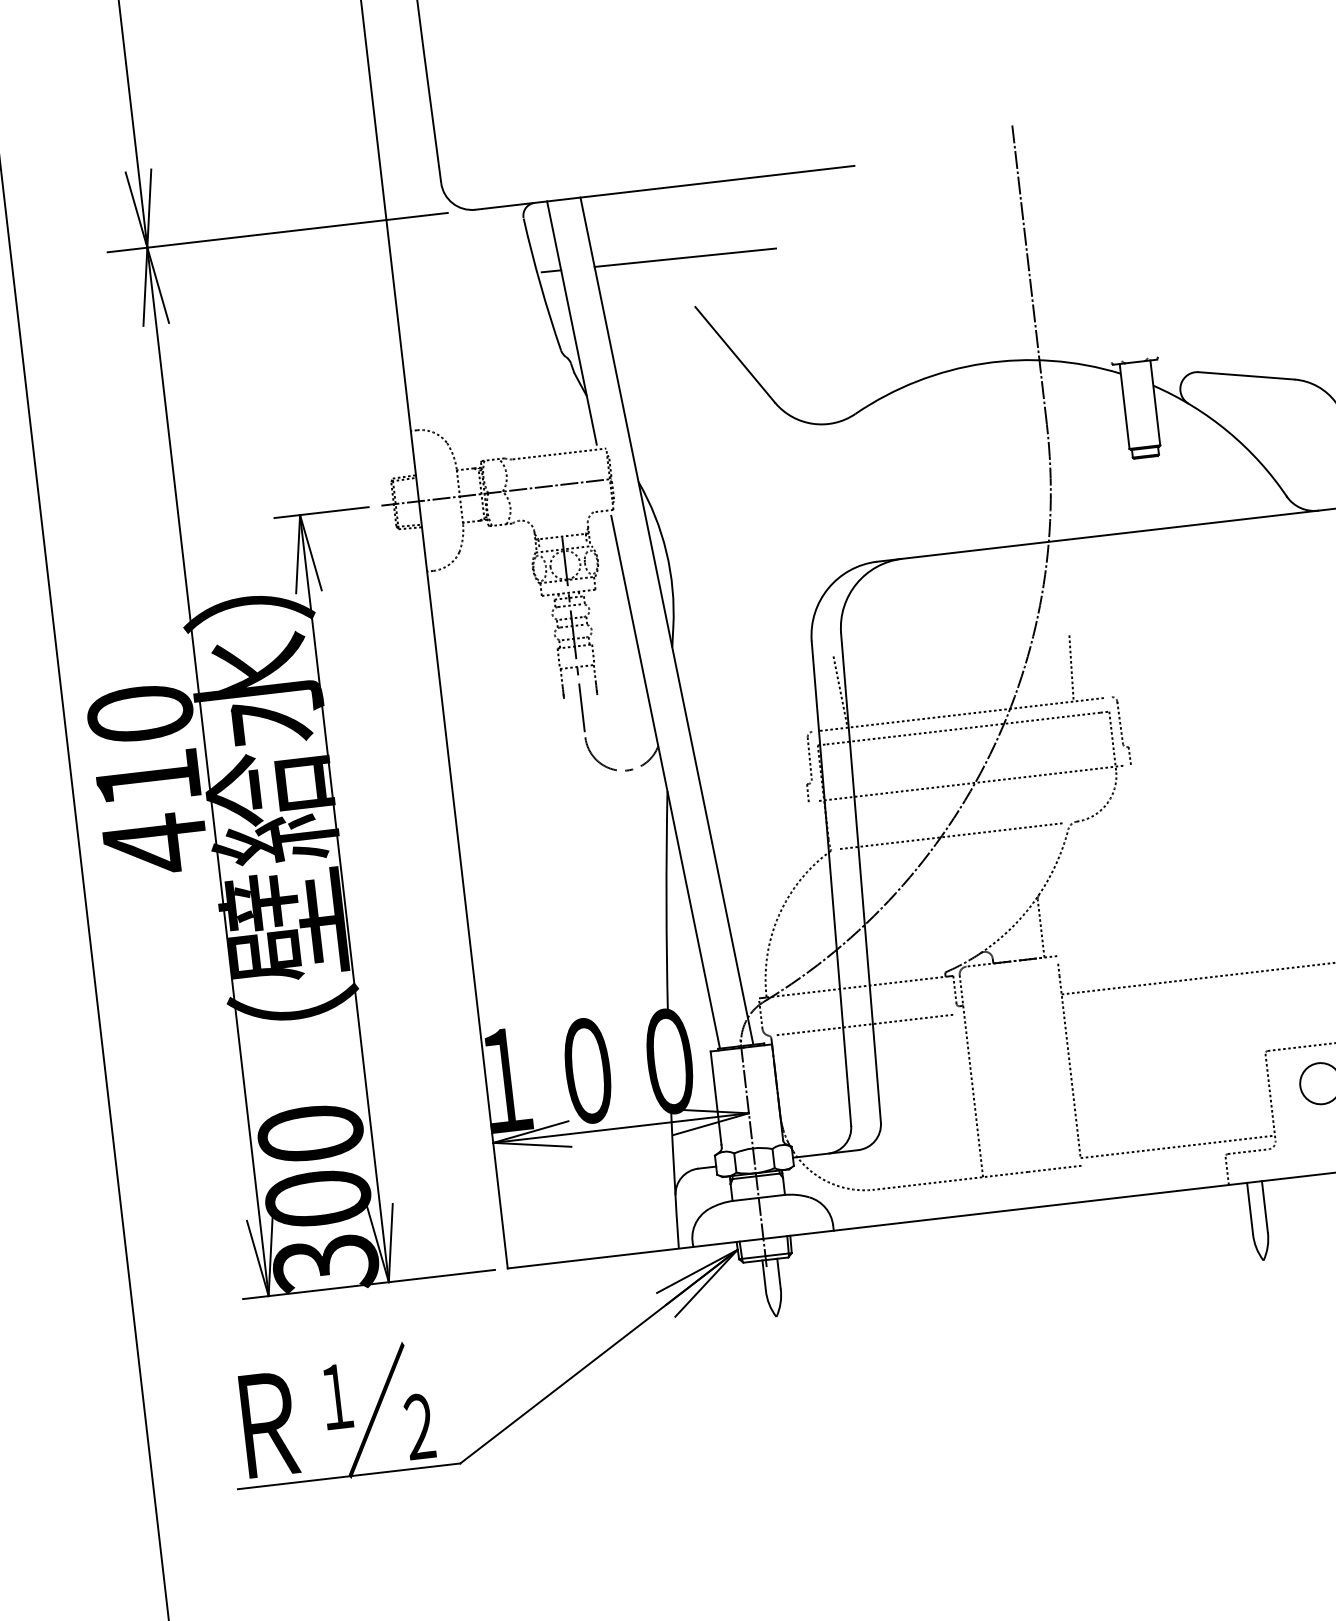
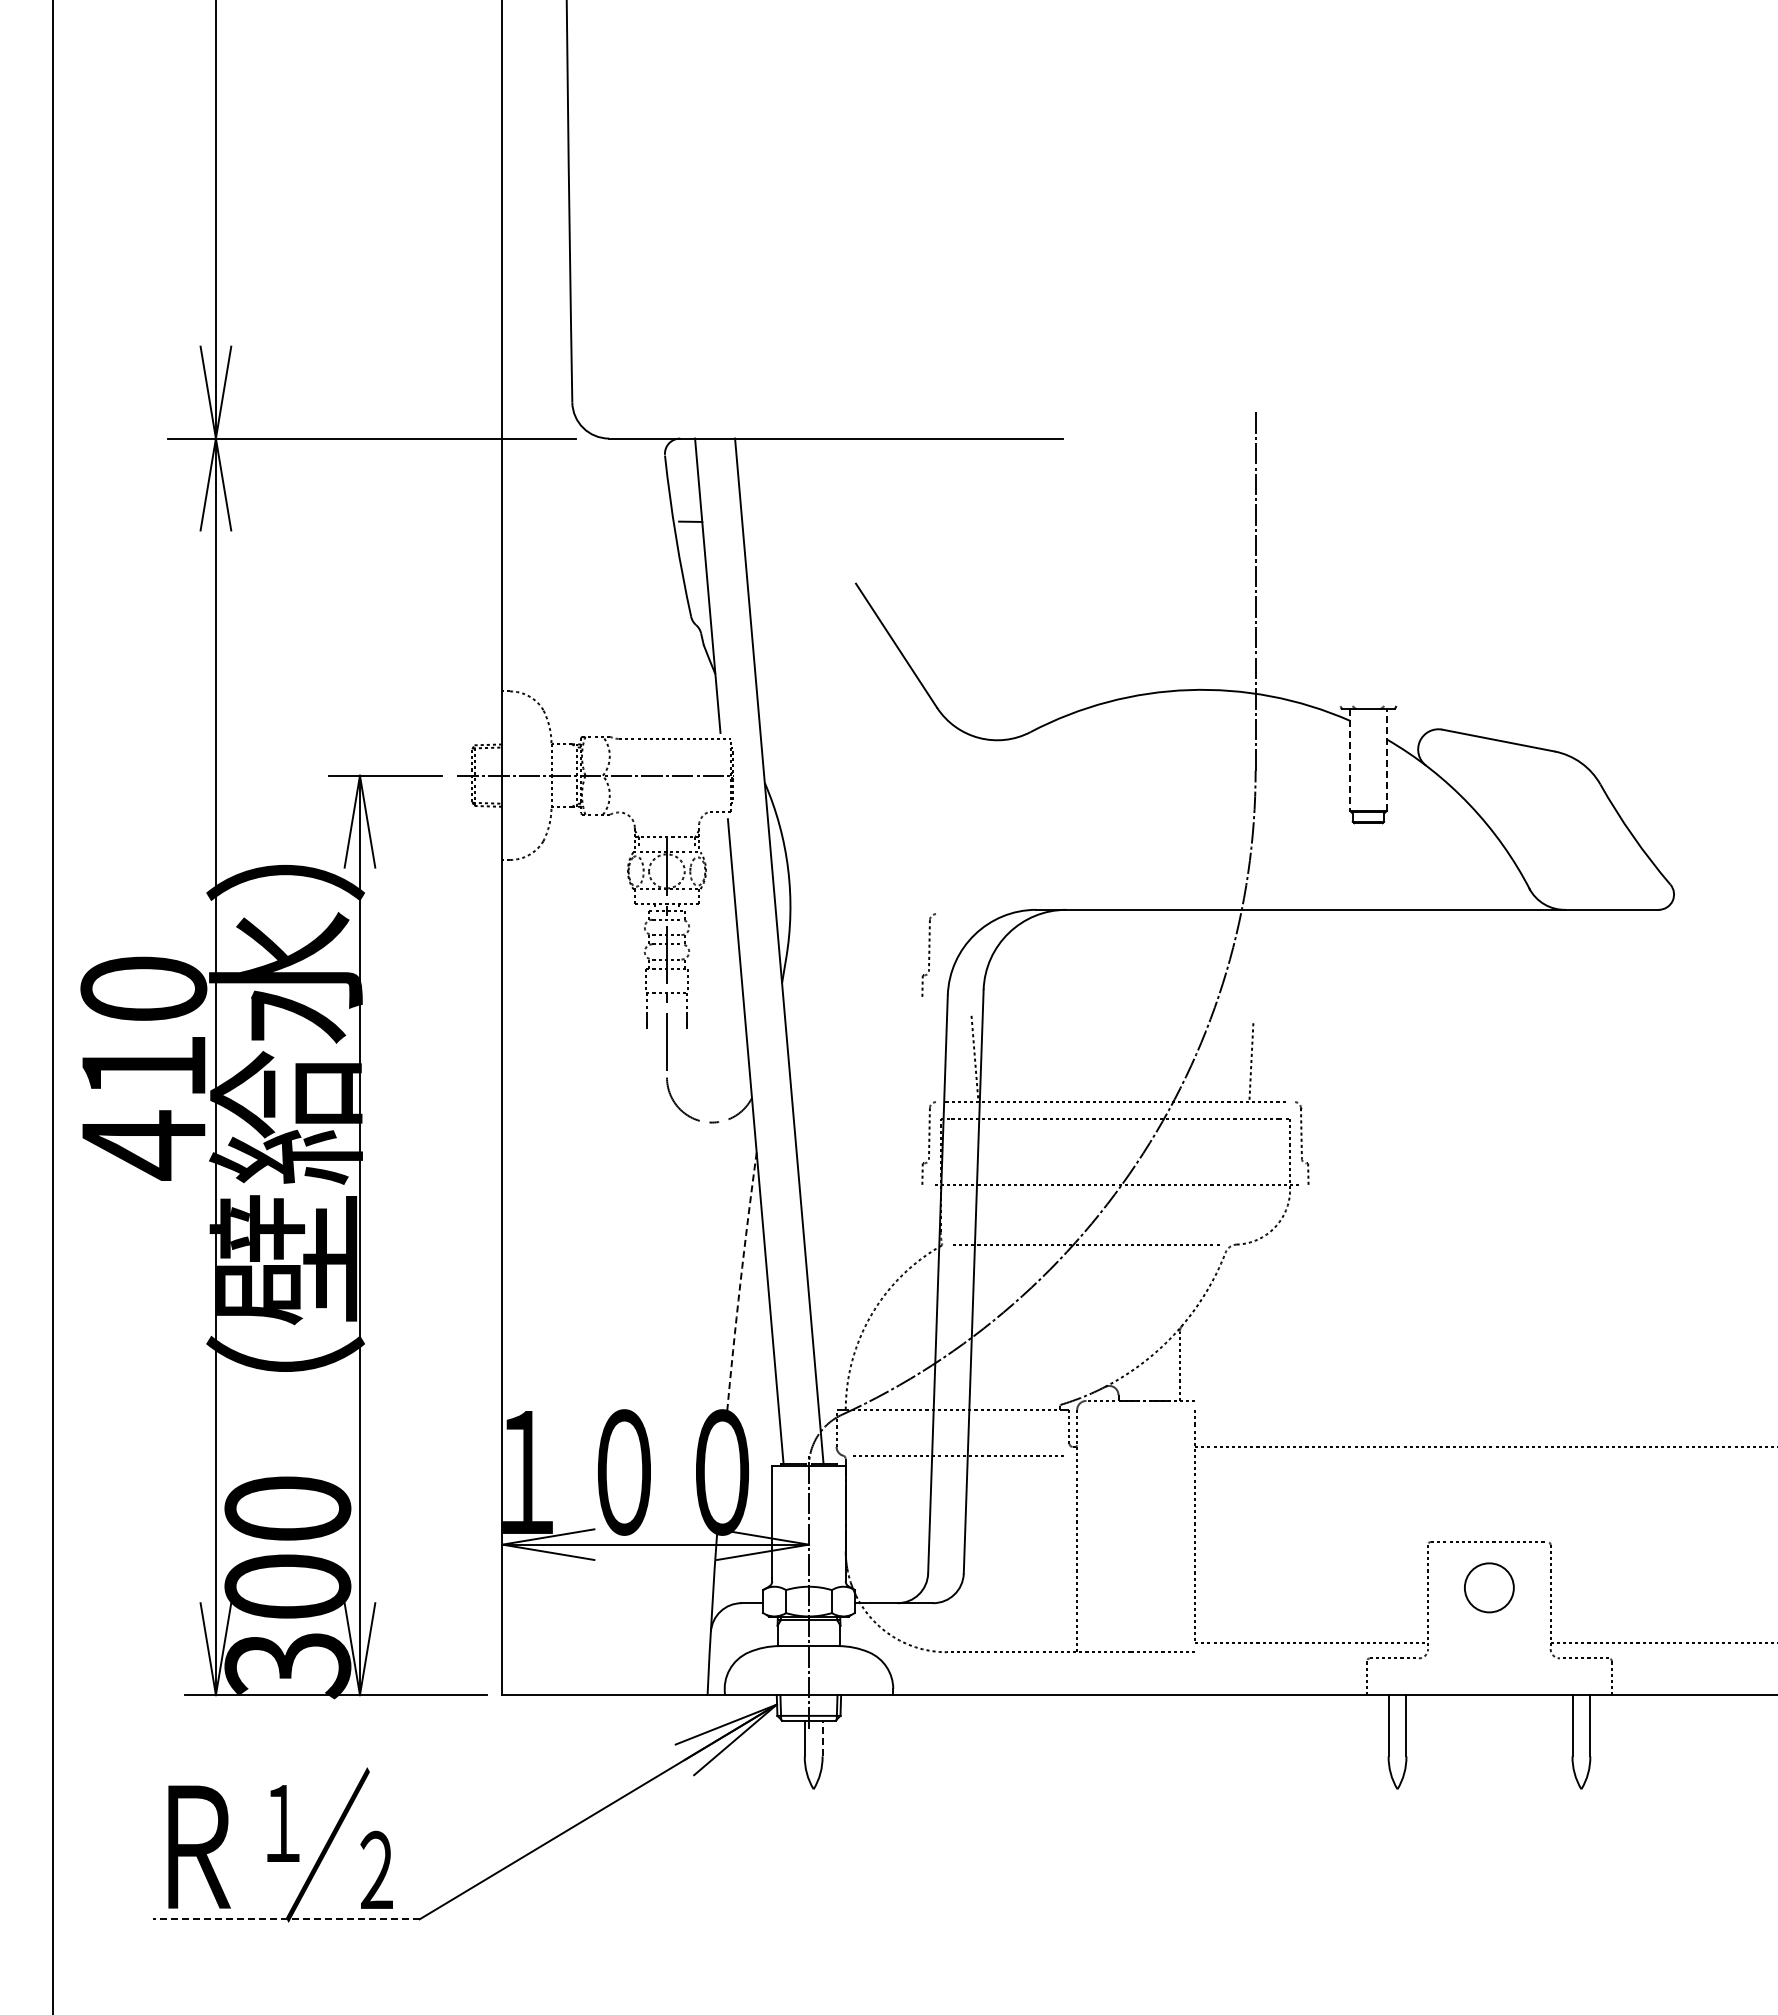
line: (685, 257) -> (850, 523), removed
line: (1155, 403) -> (1386, 760), solid -> dashed
line: (1125, 406) -> (1350, 760), solid -> dashed
part: (791, 609) -> (928, 954), added
arc: (666, 902) -> (740, 1284), solid -> dashed
line: (778, 1273) -> (822, 1738), solid -> dashed
line: (348, 1476) -> (285, 1919), solid -> dashed

